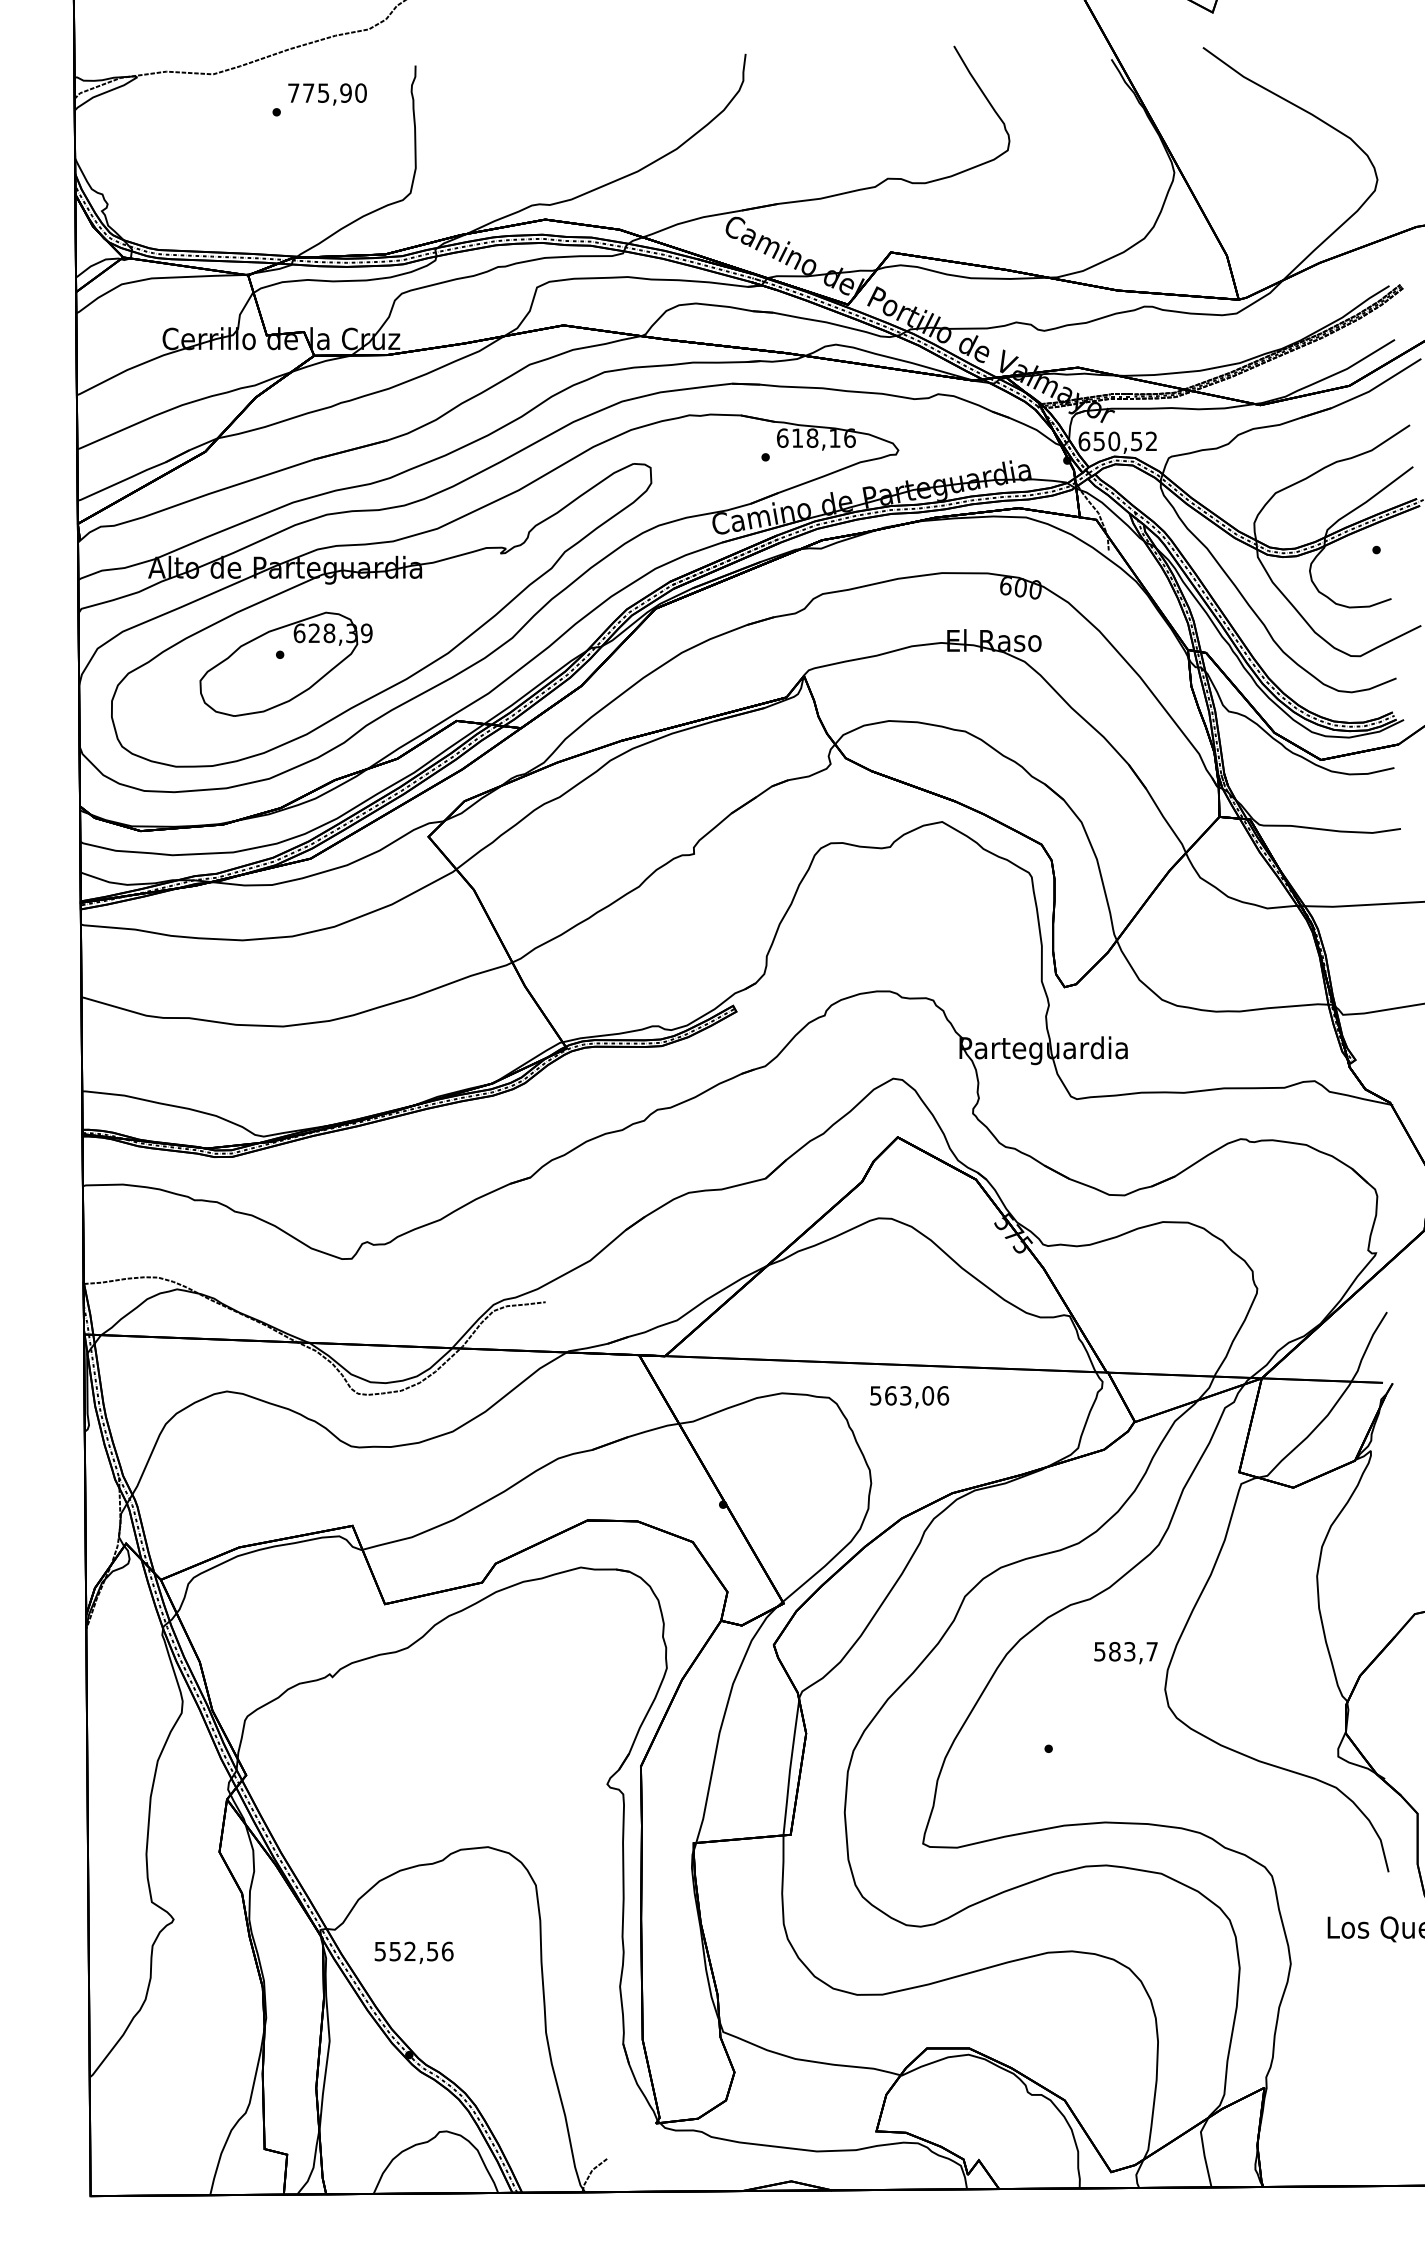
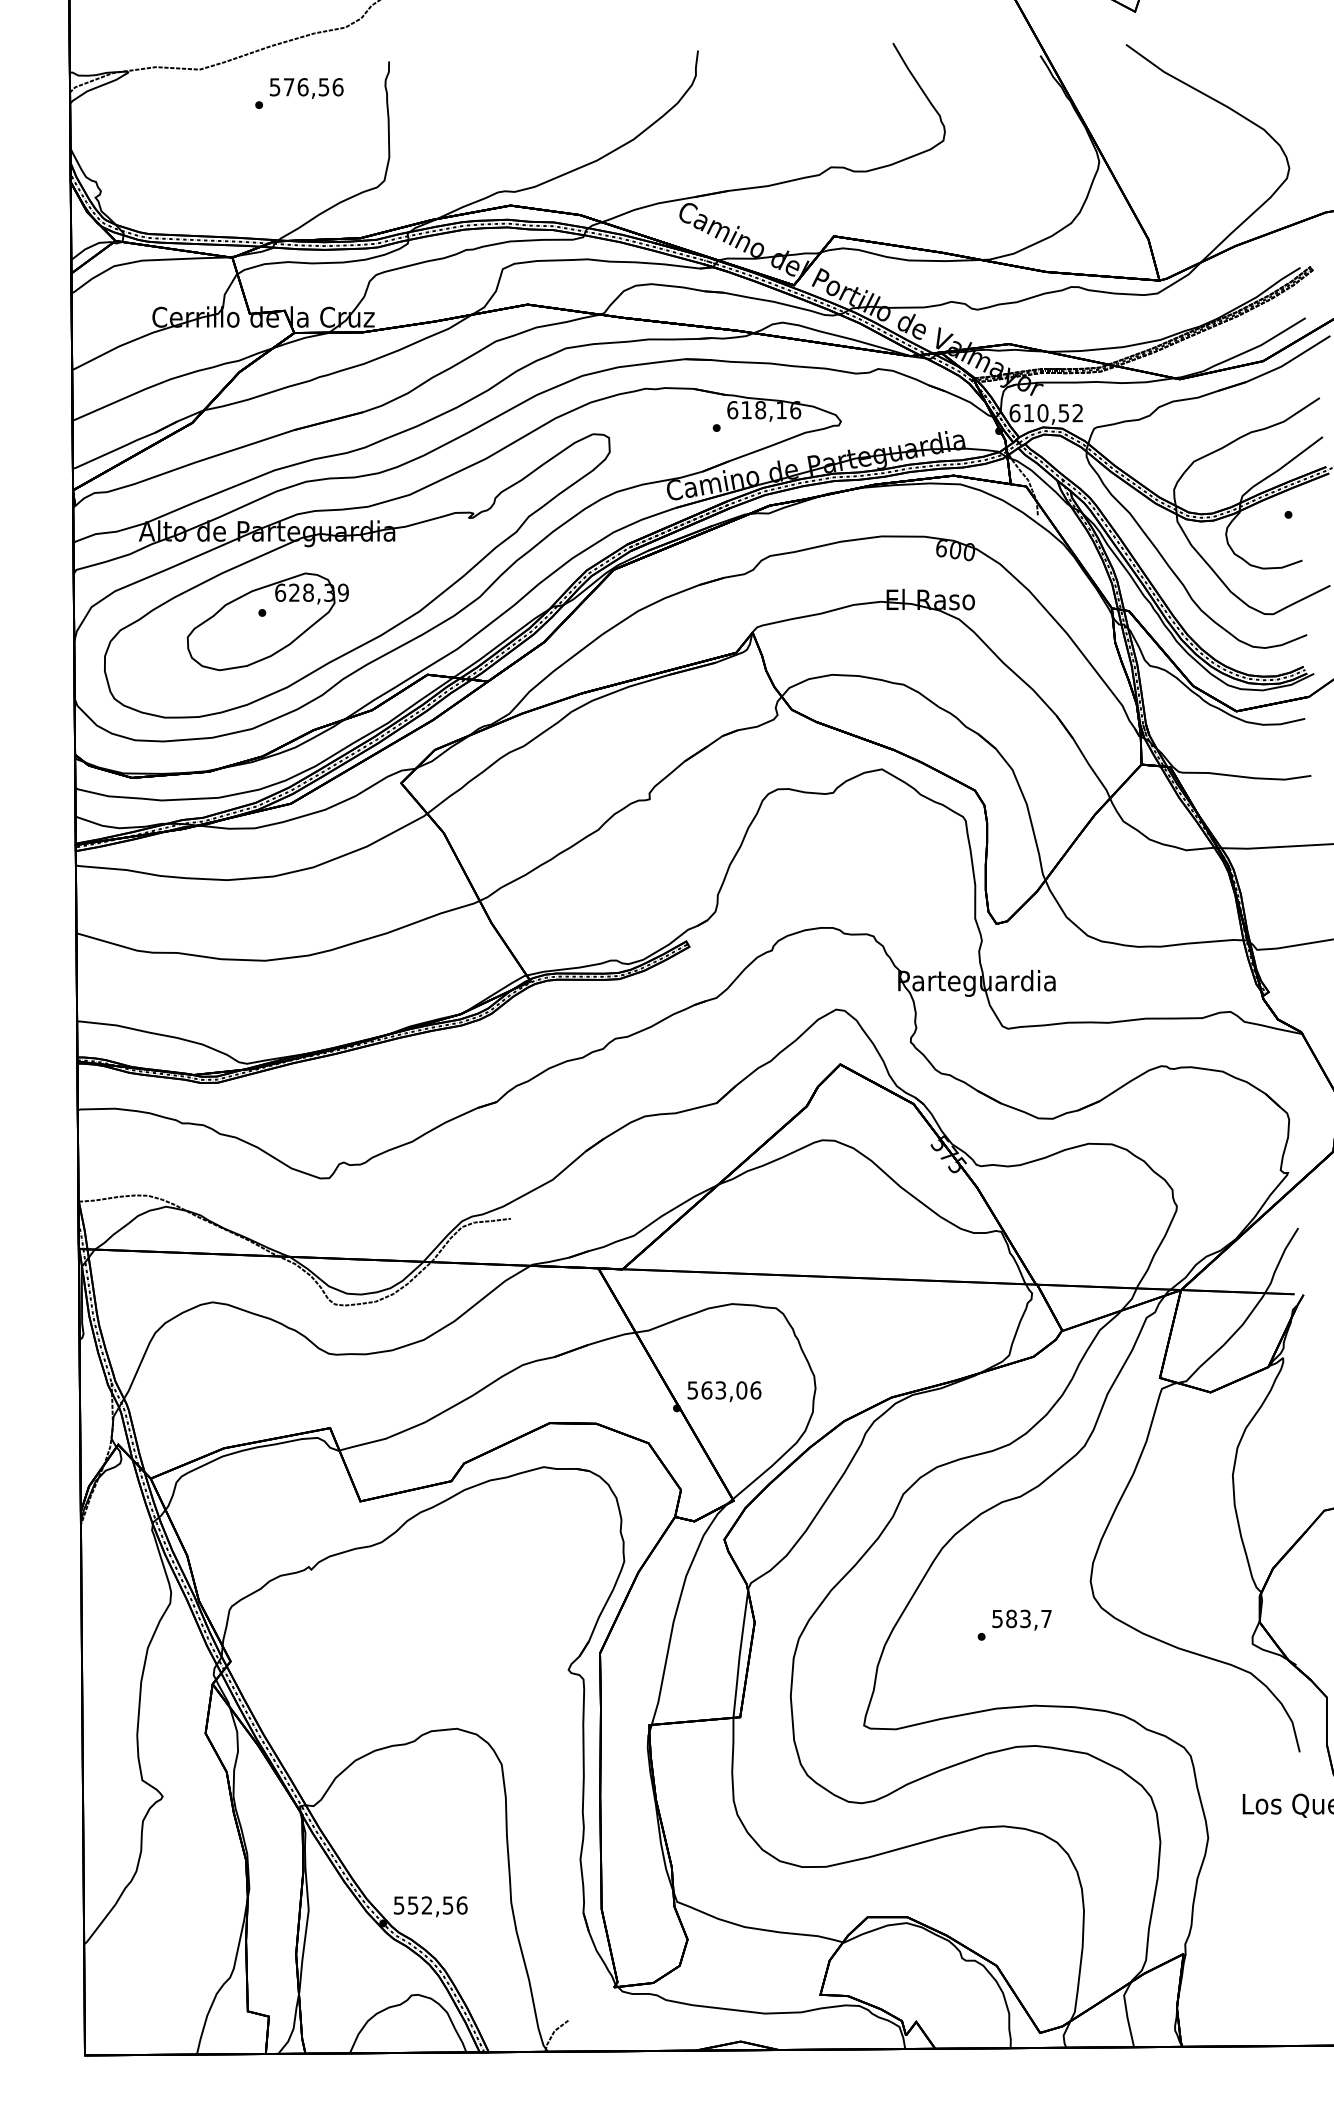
text: (327, 93) -> (306, 87), 775,90 -> 576,56
text: (1098, 441) -> (1028, 413), 650,52 -> 610,52
text: (909, 1396) -> (724, 1391), moved
text: (1125, 1652) -> (1021, 1619), moved
text: (413, 1952) -> (430, 1906), moved

